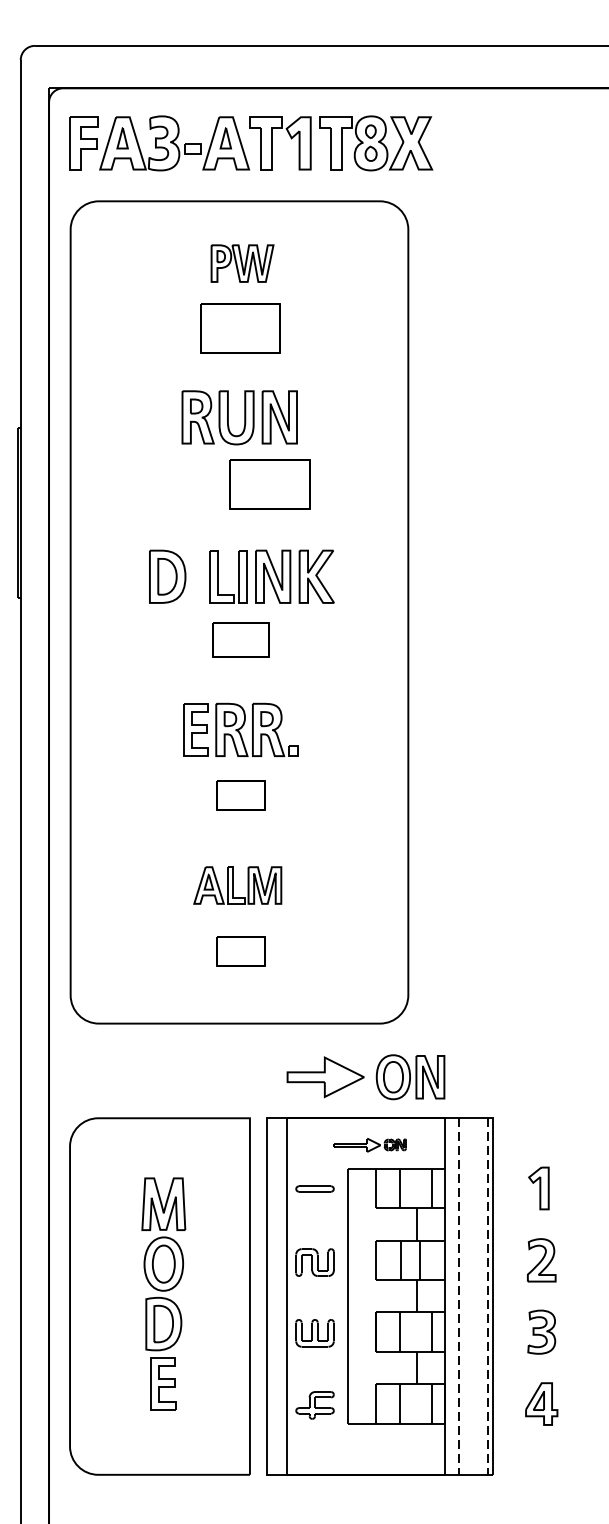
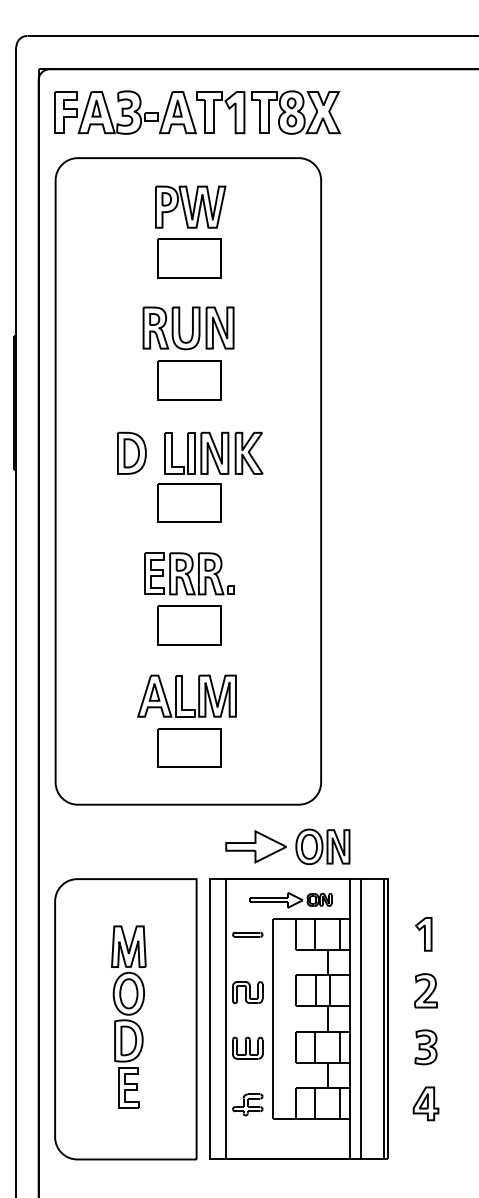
part: (242, 262) -> (190, 206), size x1.43
part: (270, 484) -> (189, 380), moved
part: (240, 639) -> (189, 502), size x1.43
part: (240, 795) -> (189, 625), size x1.67
part: (237, 884) -> (186, 695), size x1.43
part: (240, 950) -> (189, 747), size x1.67
part: (369, 1145) -> (290, 900), size x1.43
line: (459, 1296) -> (361, 1019), dashed -> solid
line: (487, 1296) -> (383, 1019), dashed -> solid

